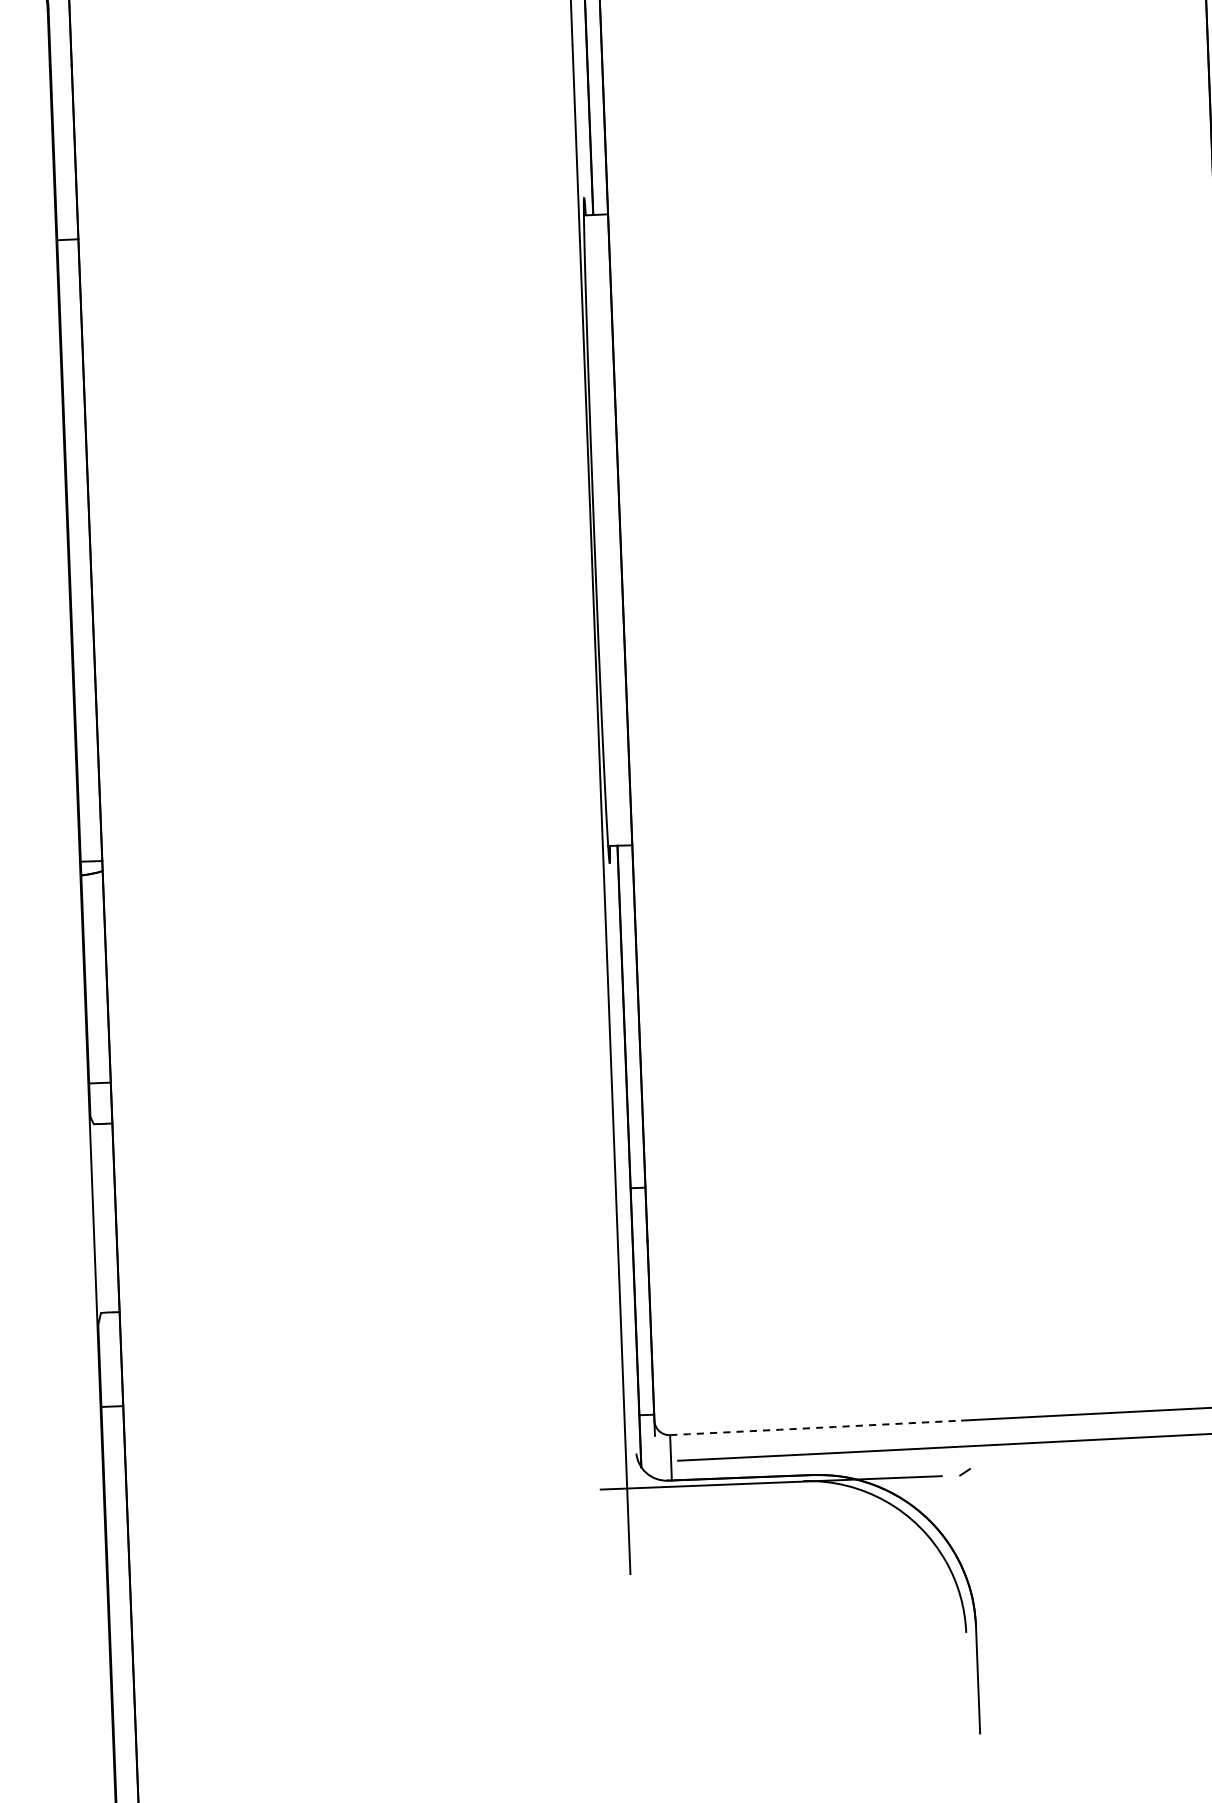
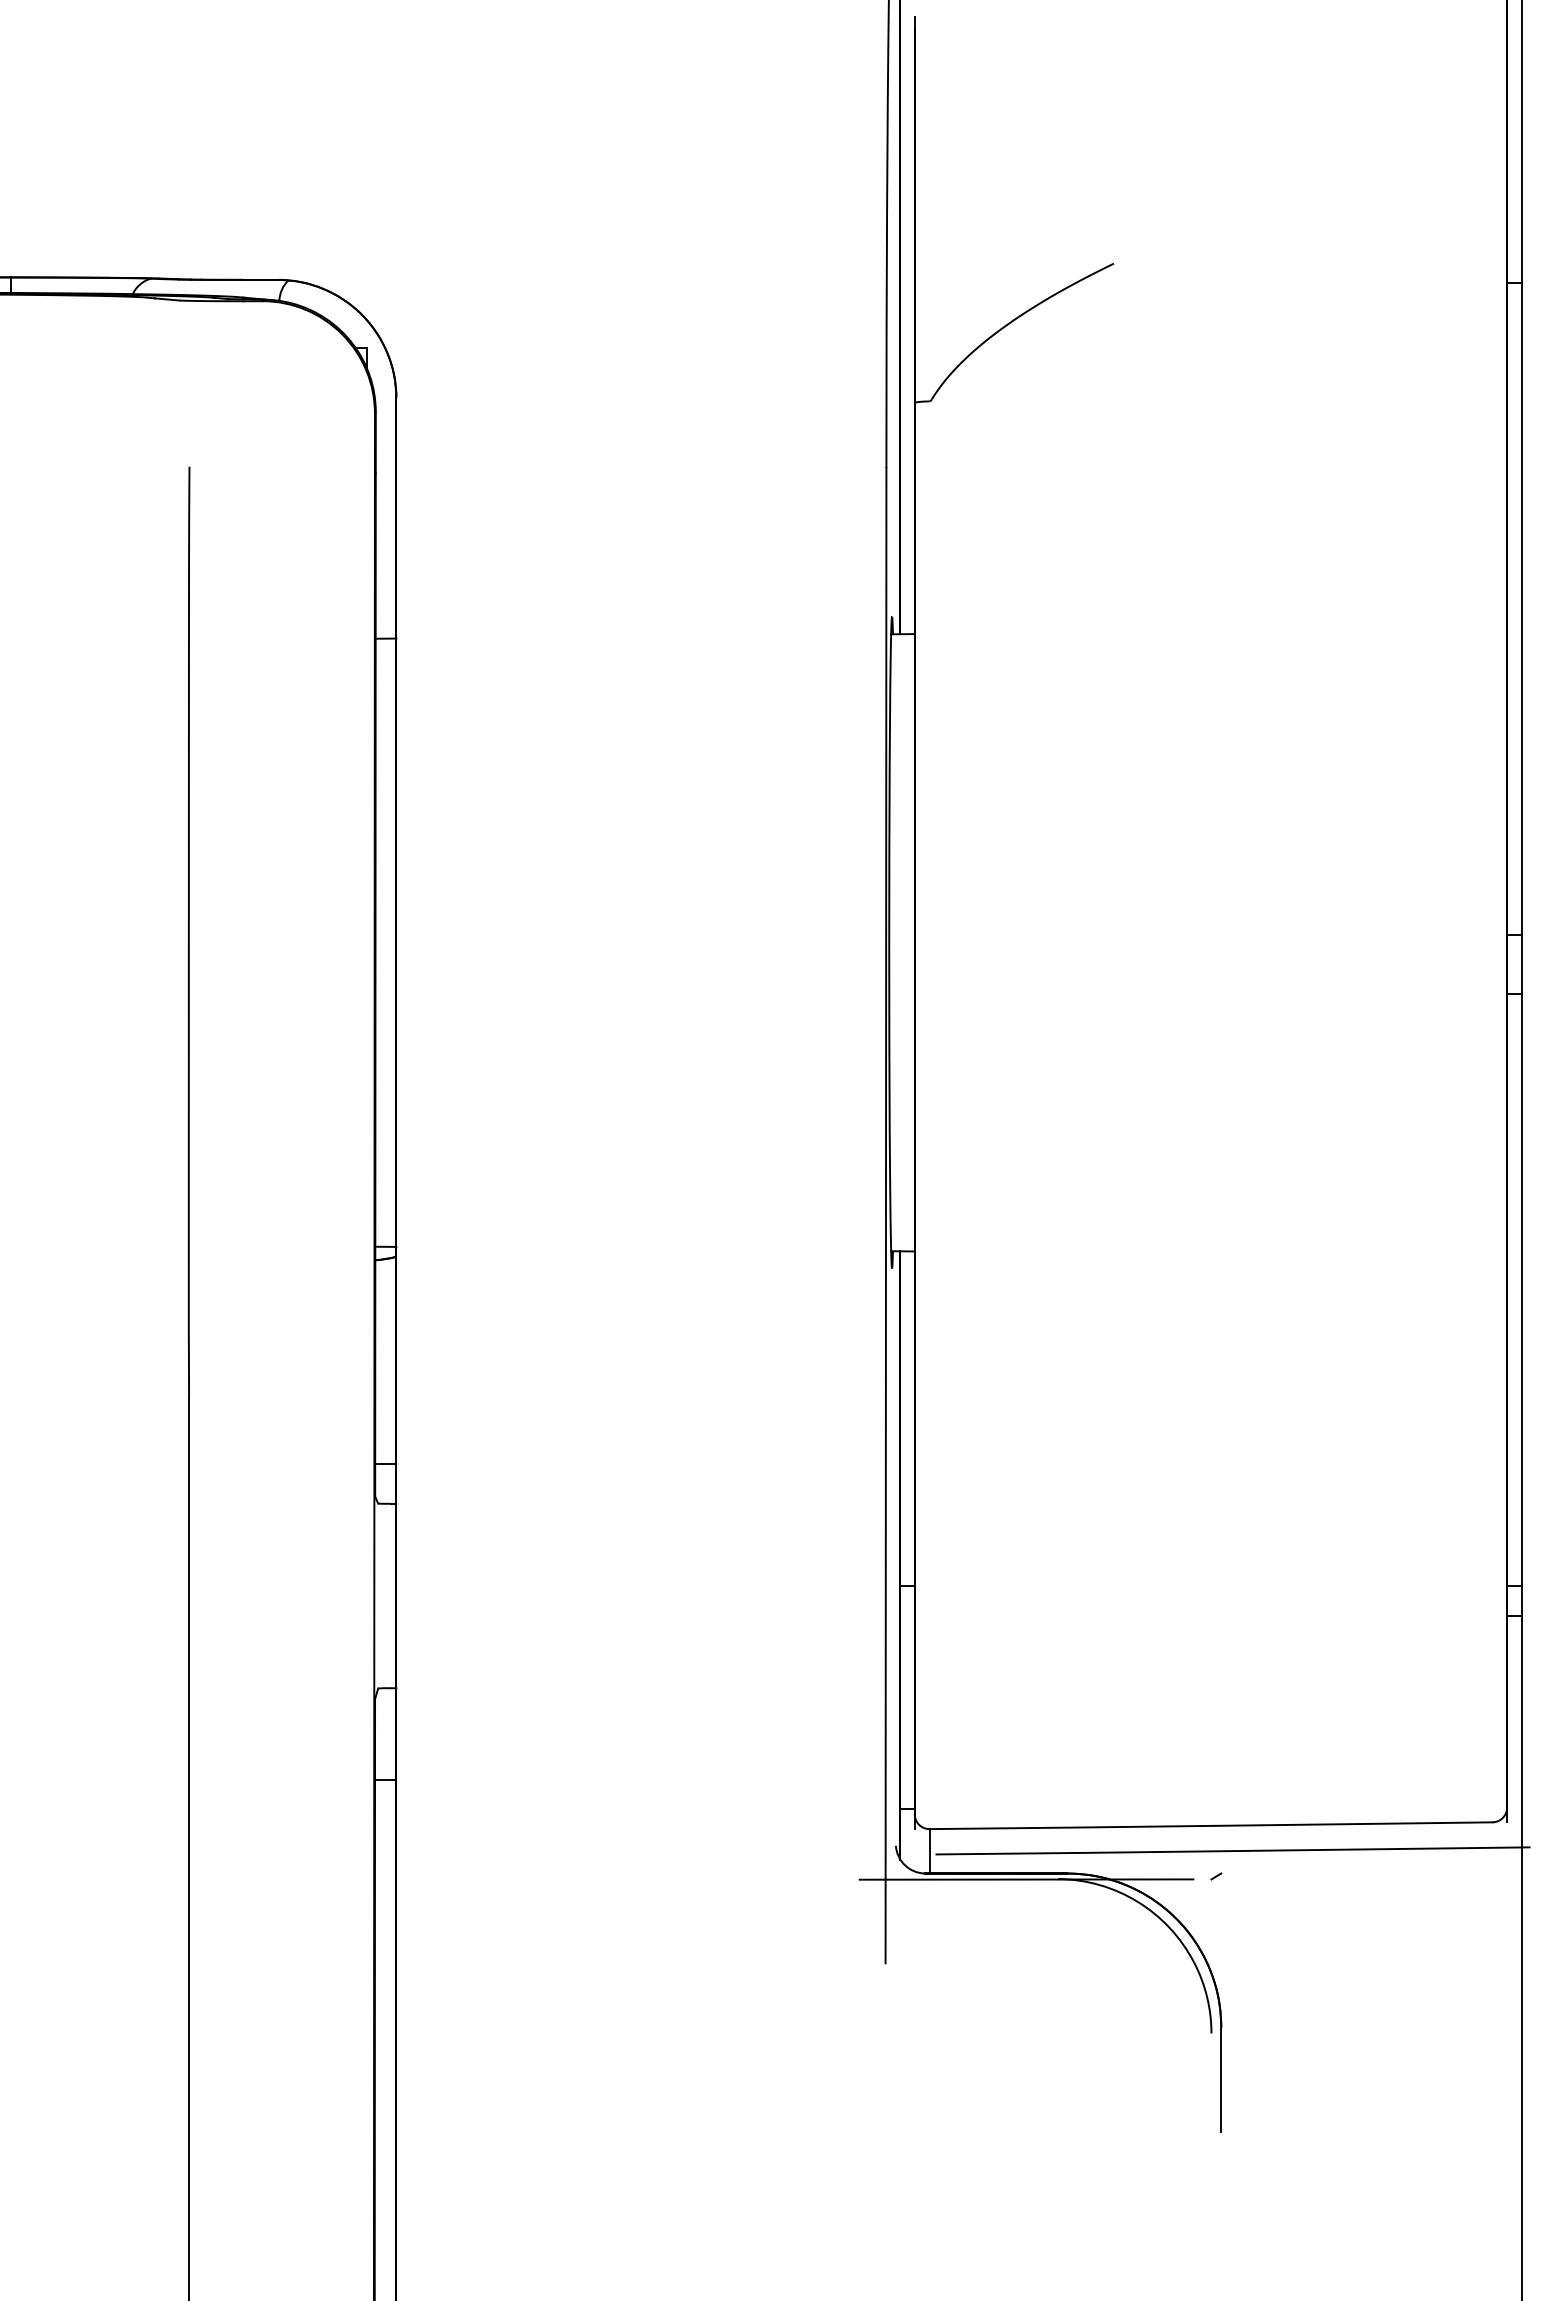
arc: (816, 1427) -> (1072, 1827), dashed -> solid

